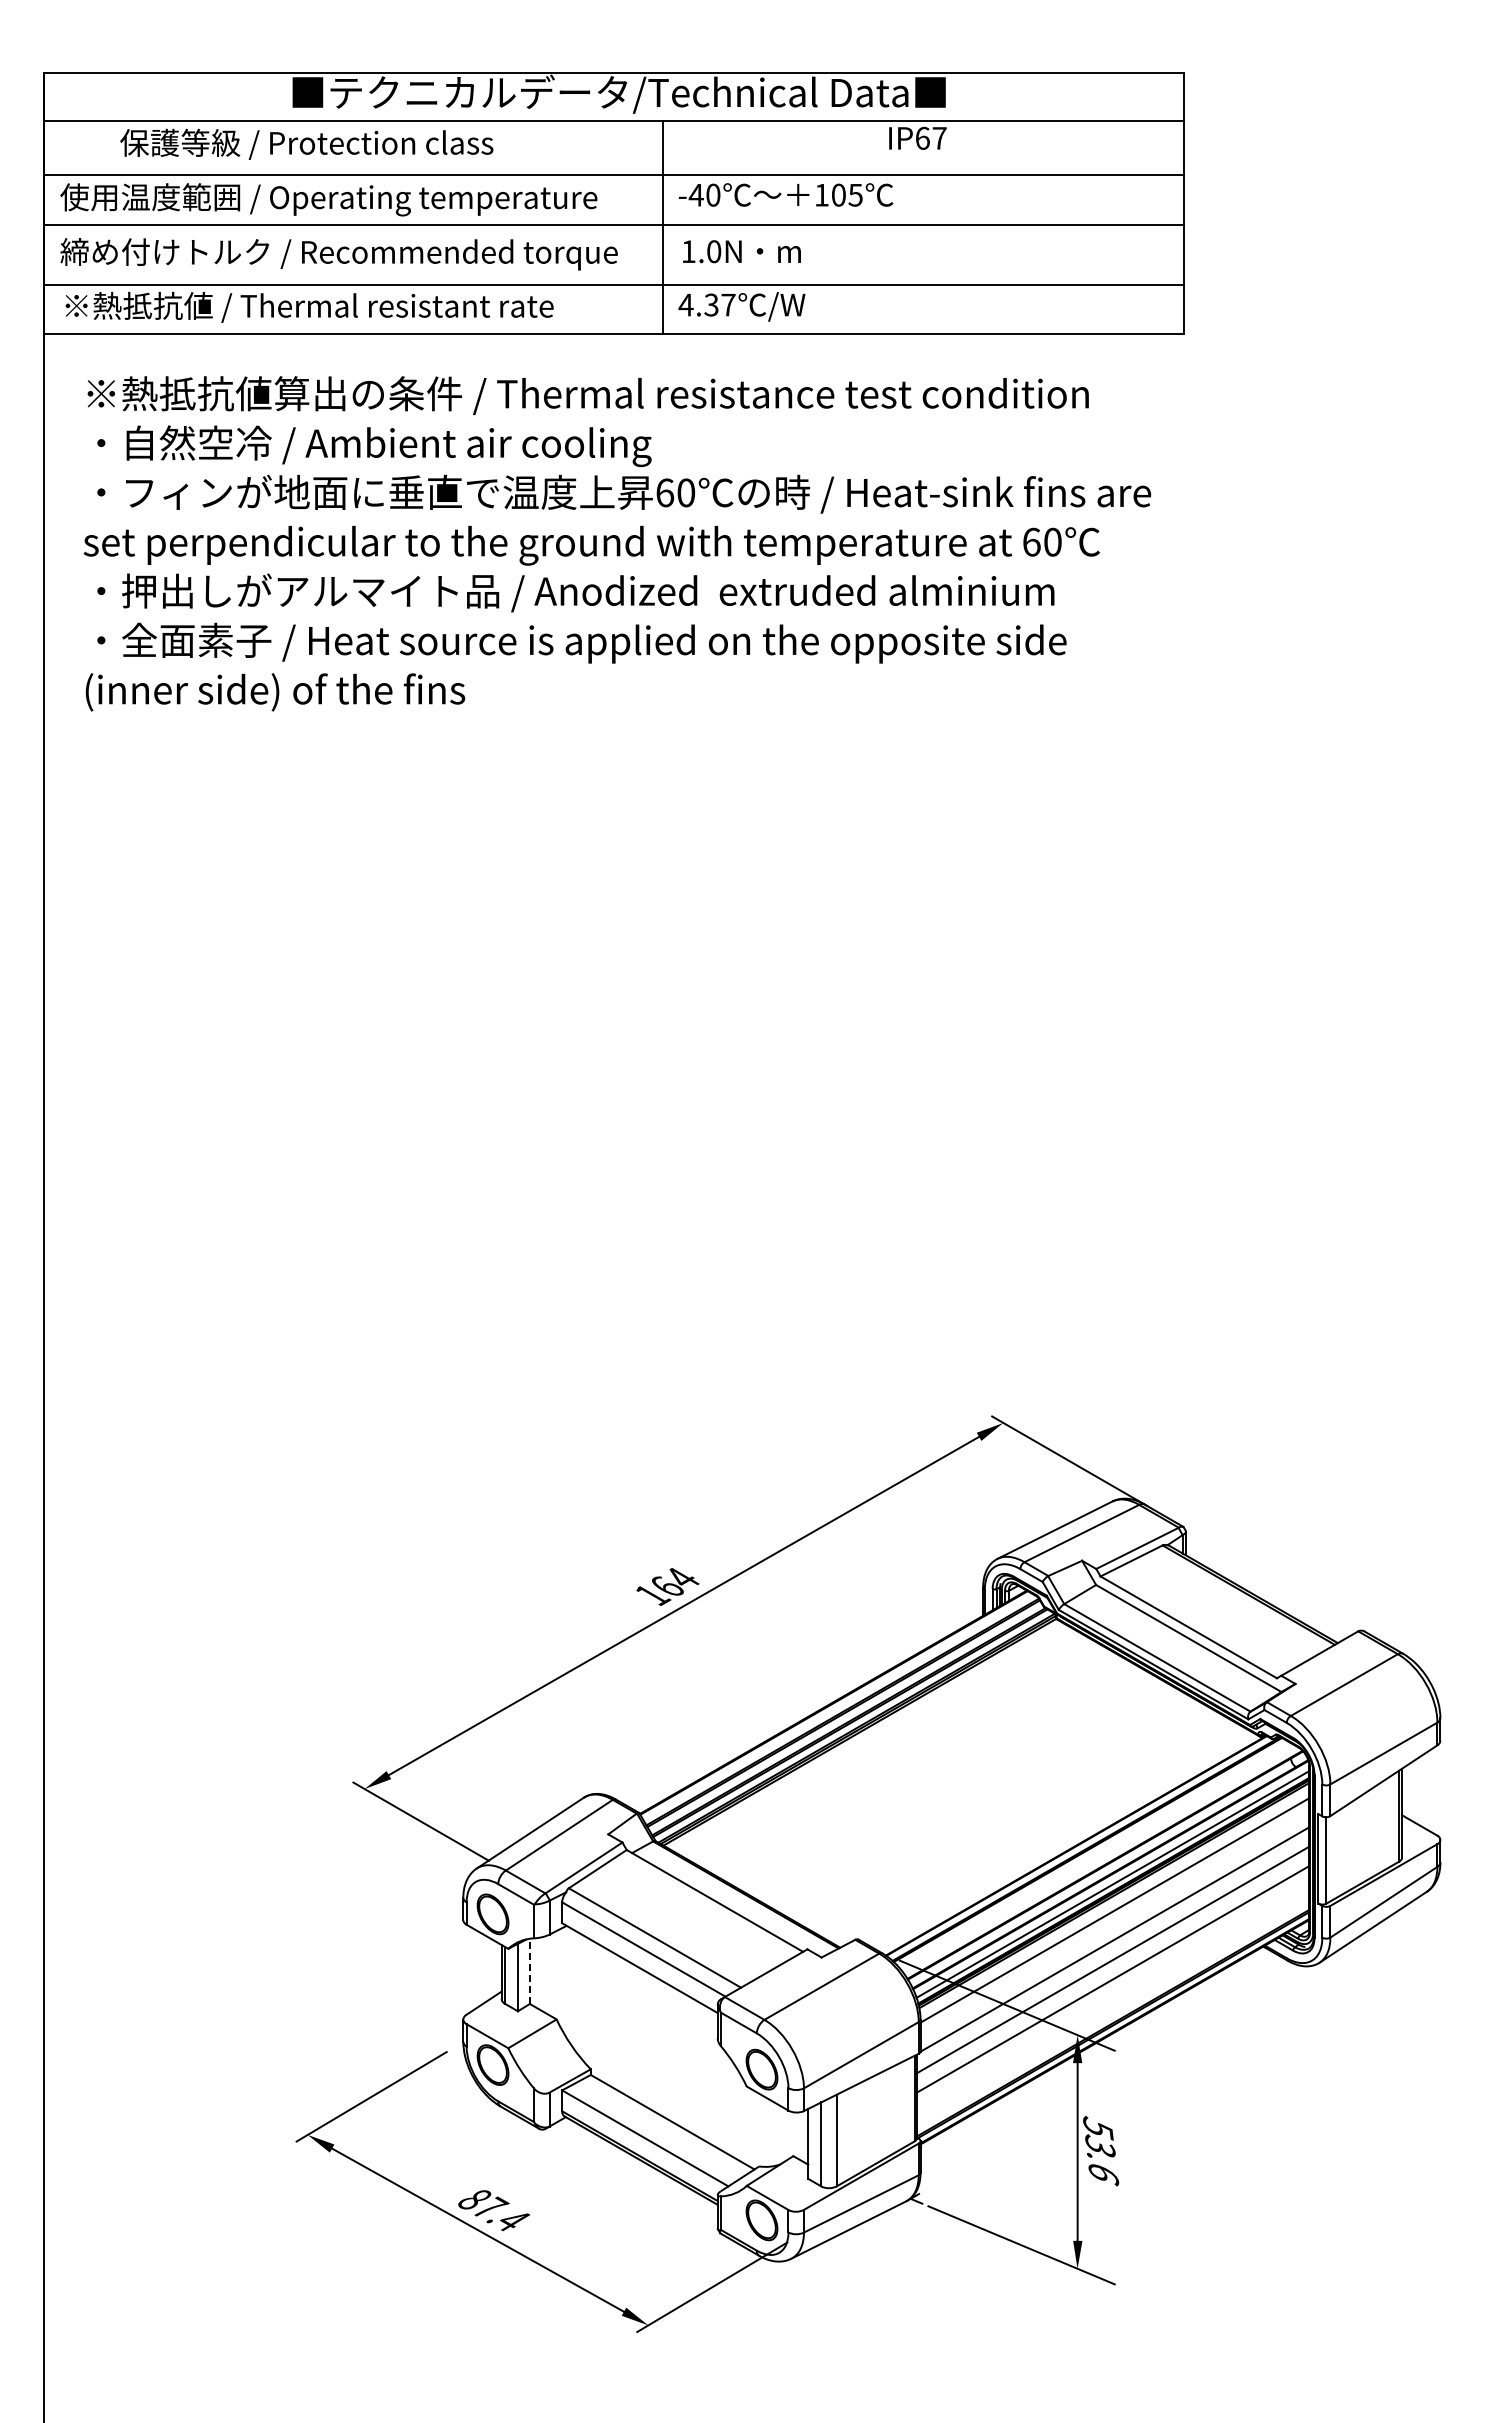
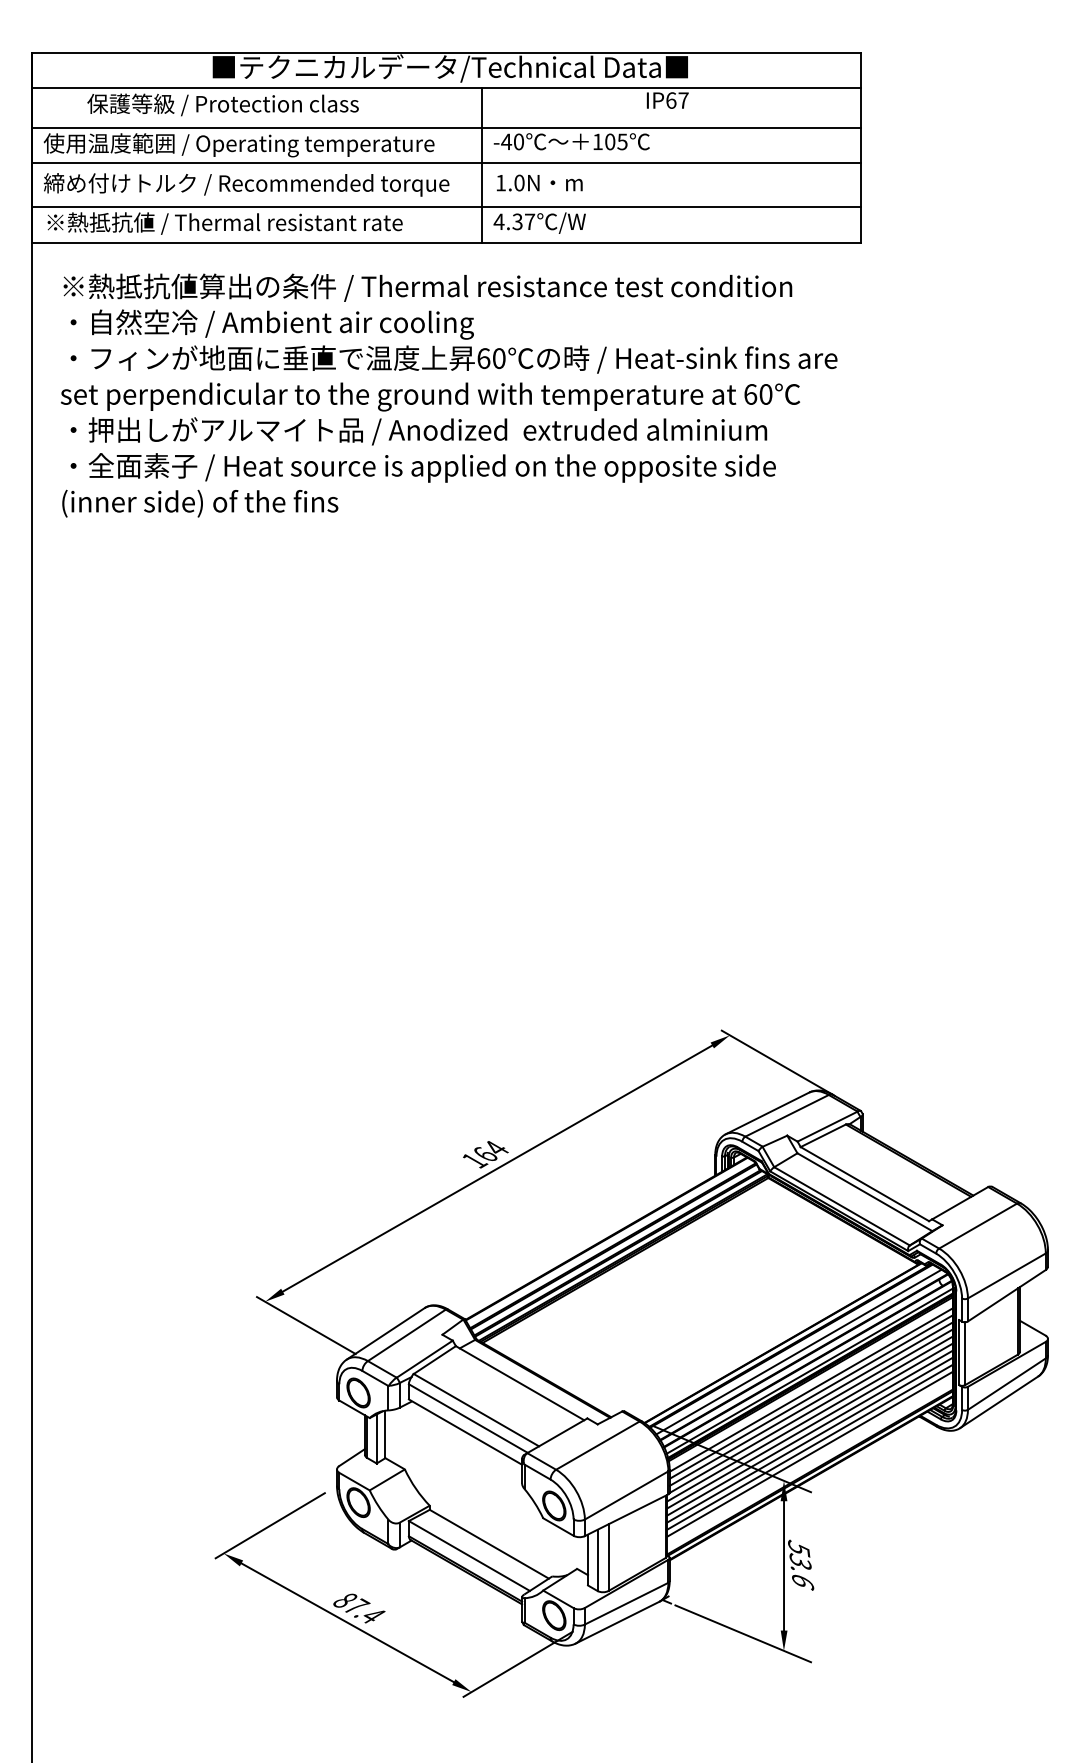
line: (1098, 1858) -> (799, 1352), added
line: (1114, 1919) -> (810, 1396), added
line: (1114, 1929) -> (810, 1403), added
line: (1112, 1950) -> (809, 1419), added
line: (1112, 1969) -> (809, 1433), added
line: (529, 1971) -> (385, 1434), dashed -> solid
line: (1112, 1988) -> (809, 1446), added
line: (1112, 1998) -> (809, 1454), added

